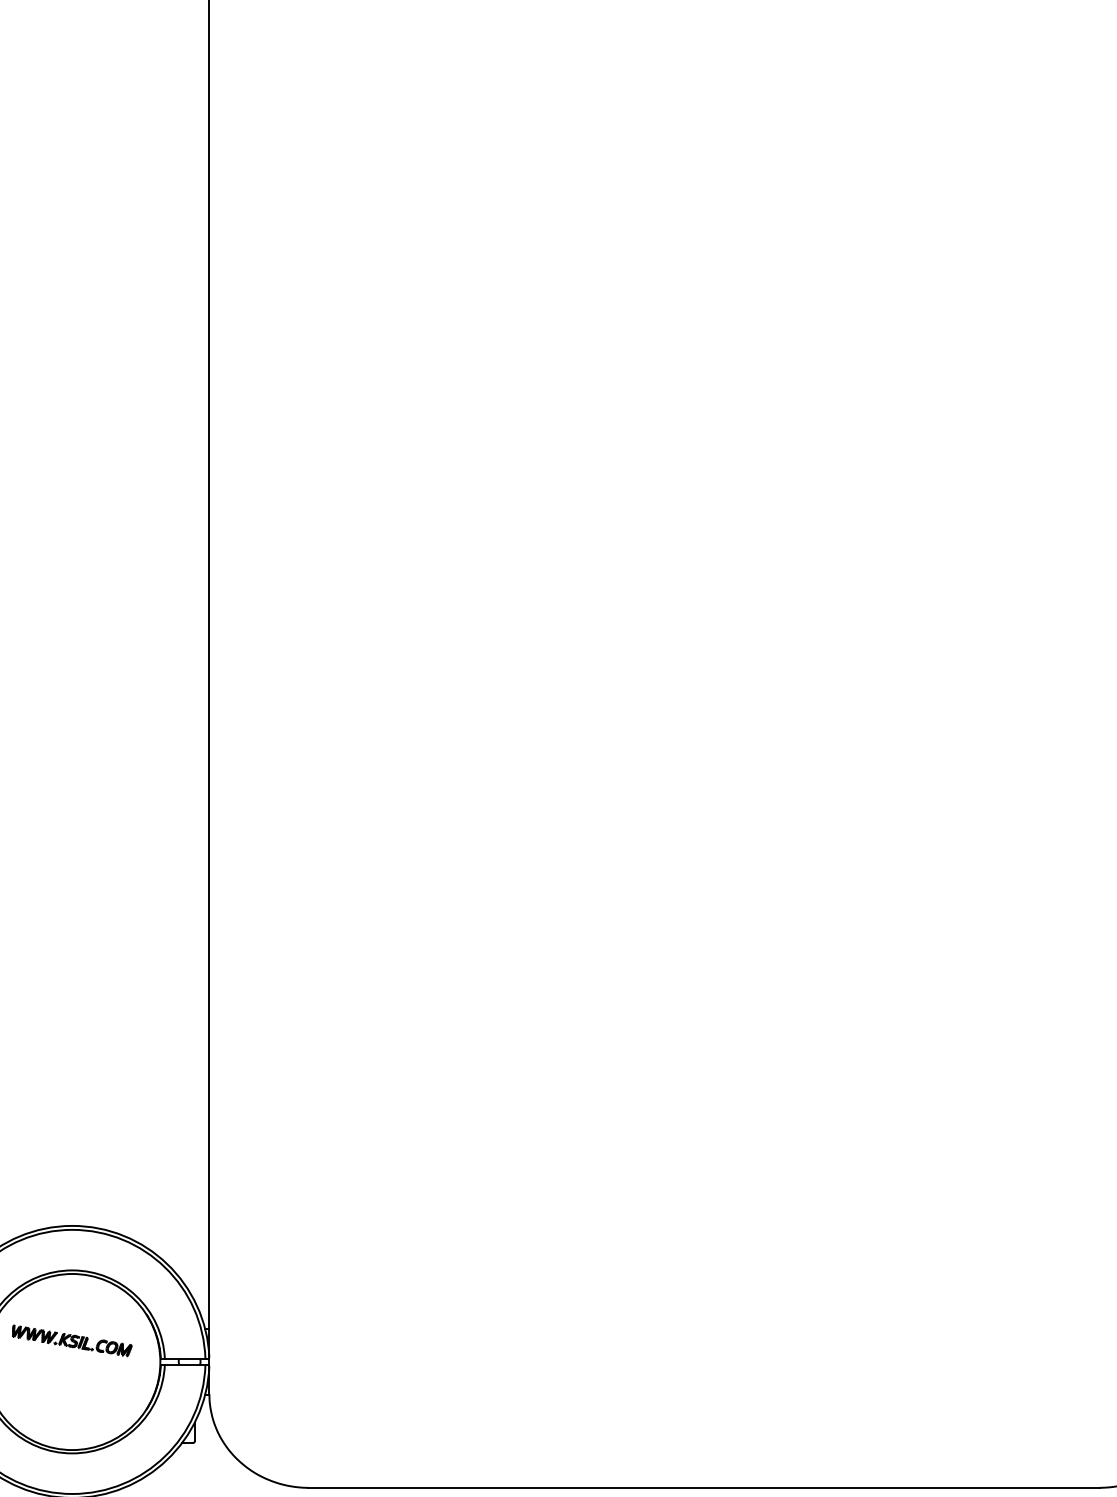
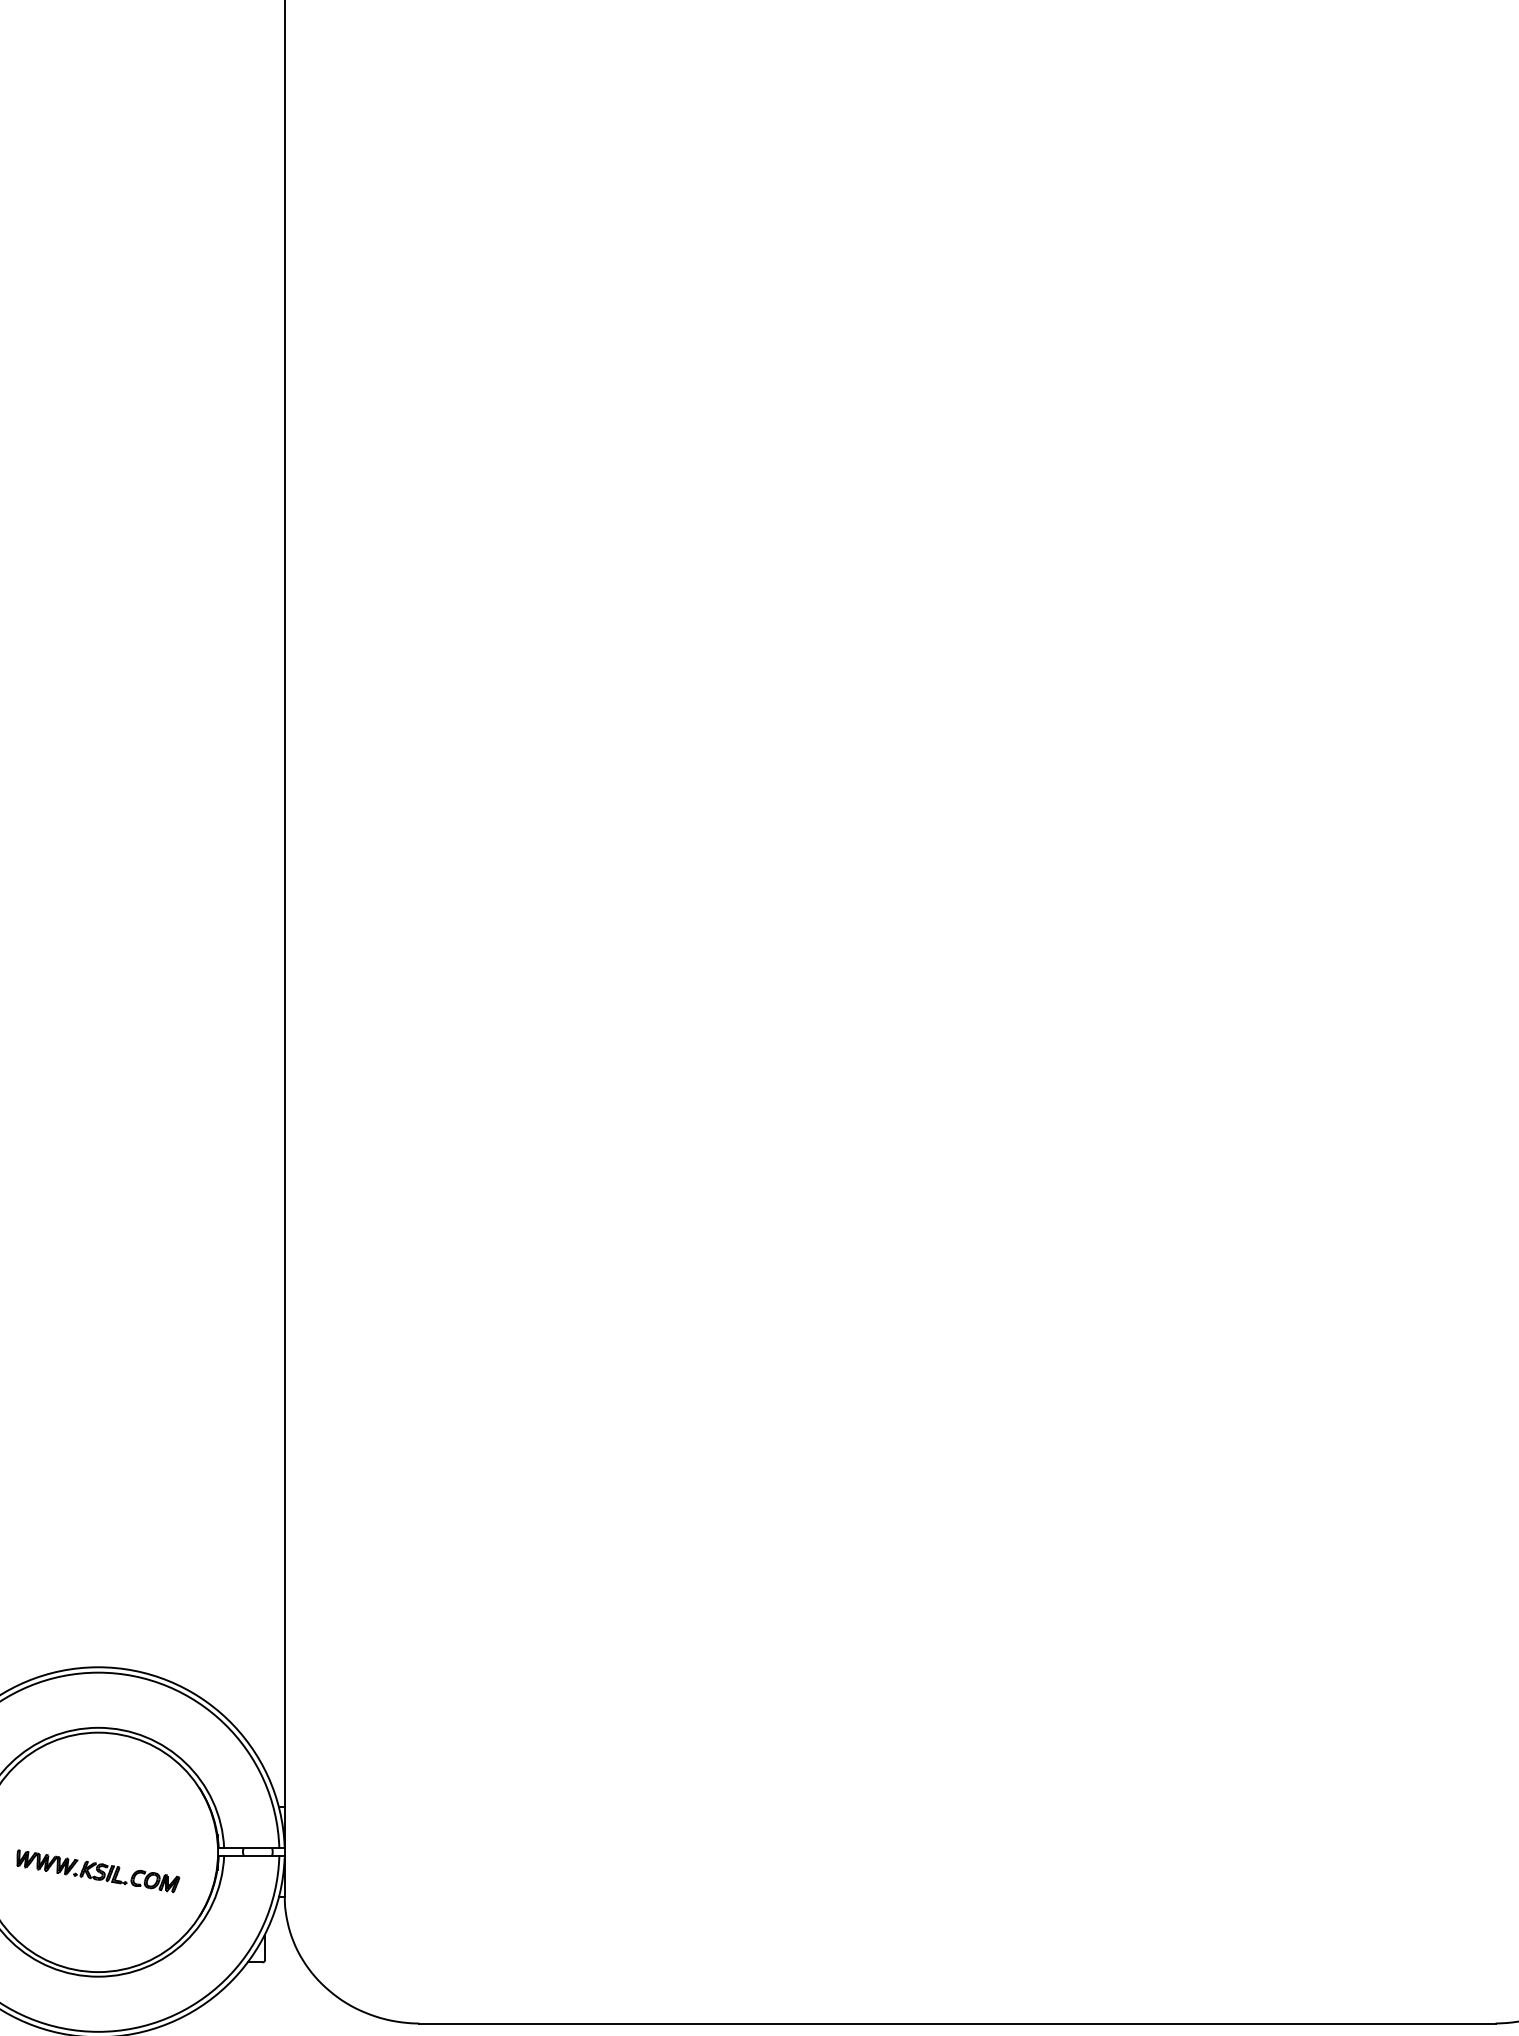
part: (72, 1340) -> (98, 1870), moved

